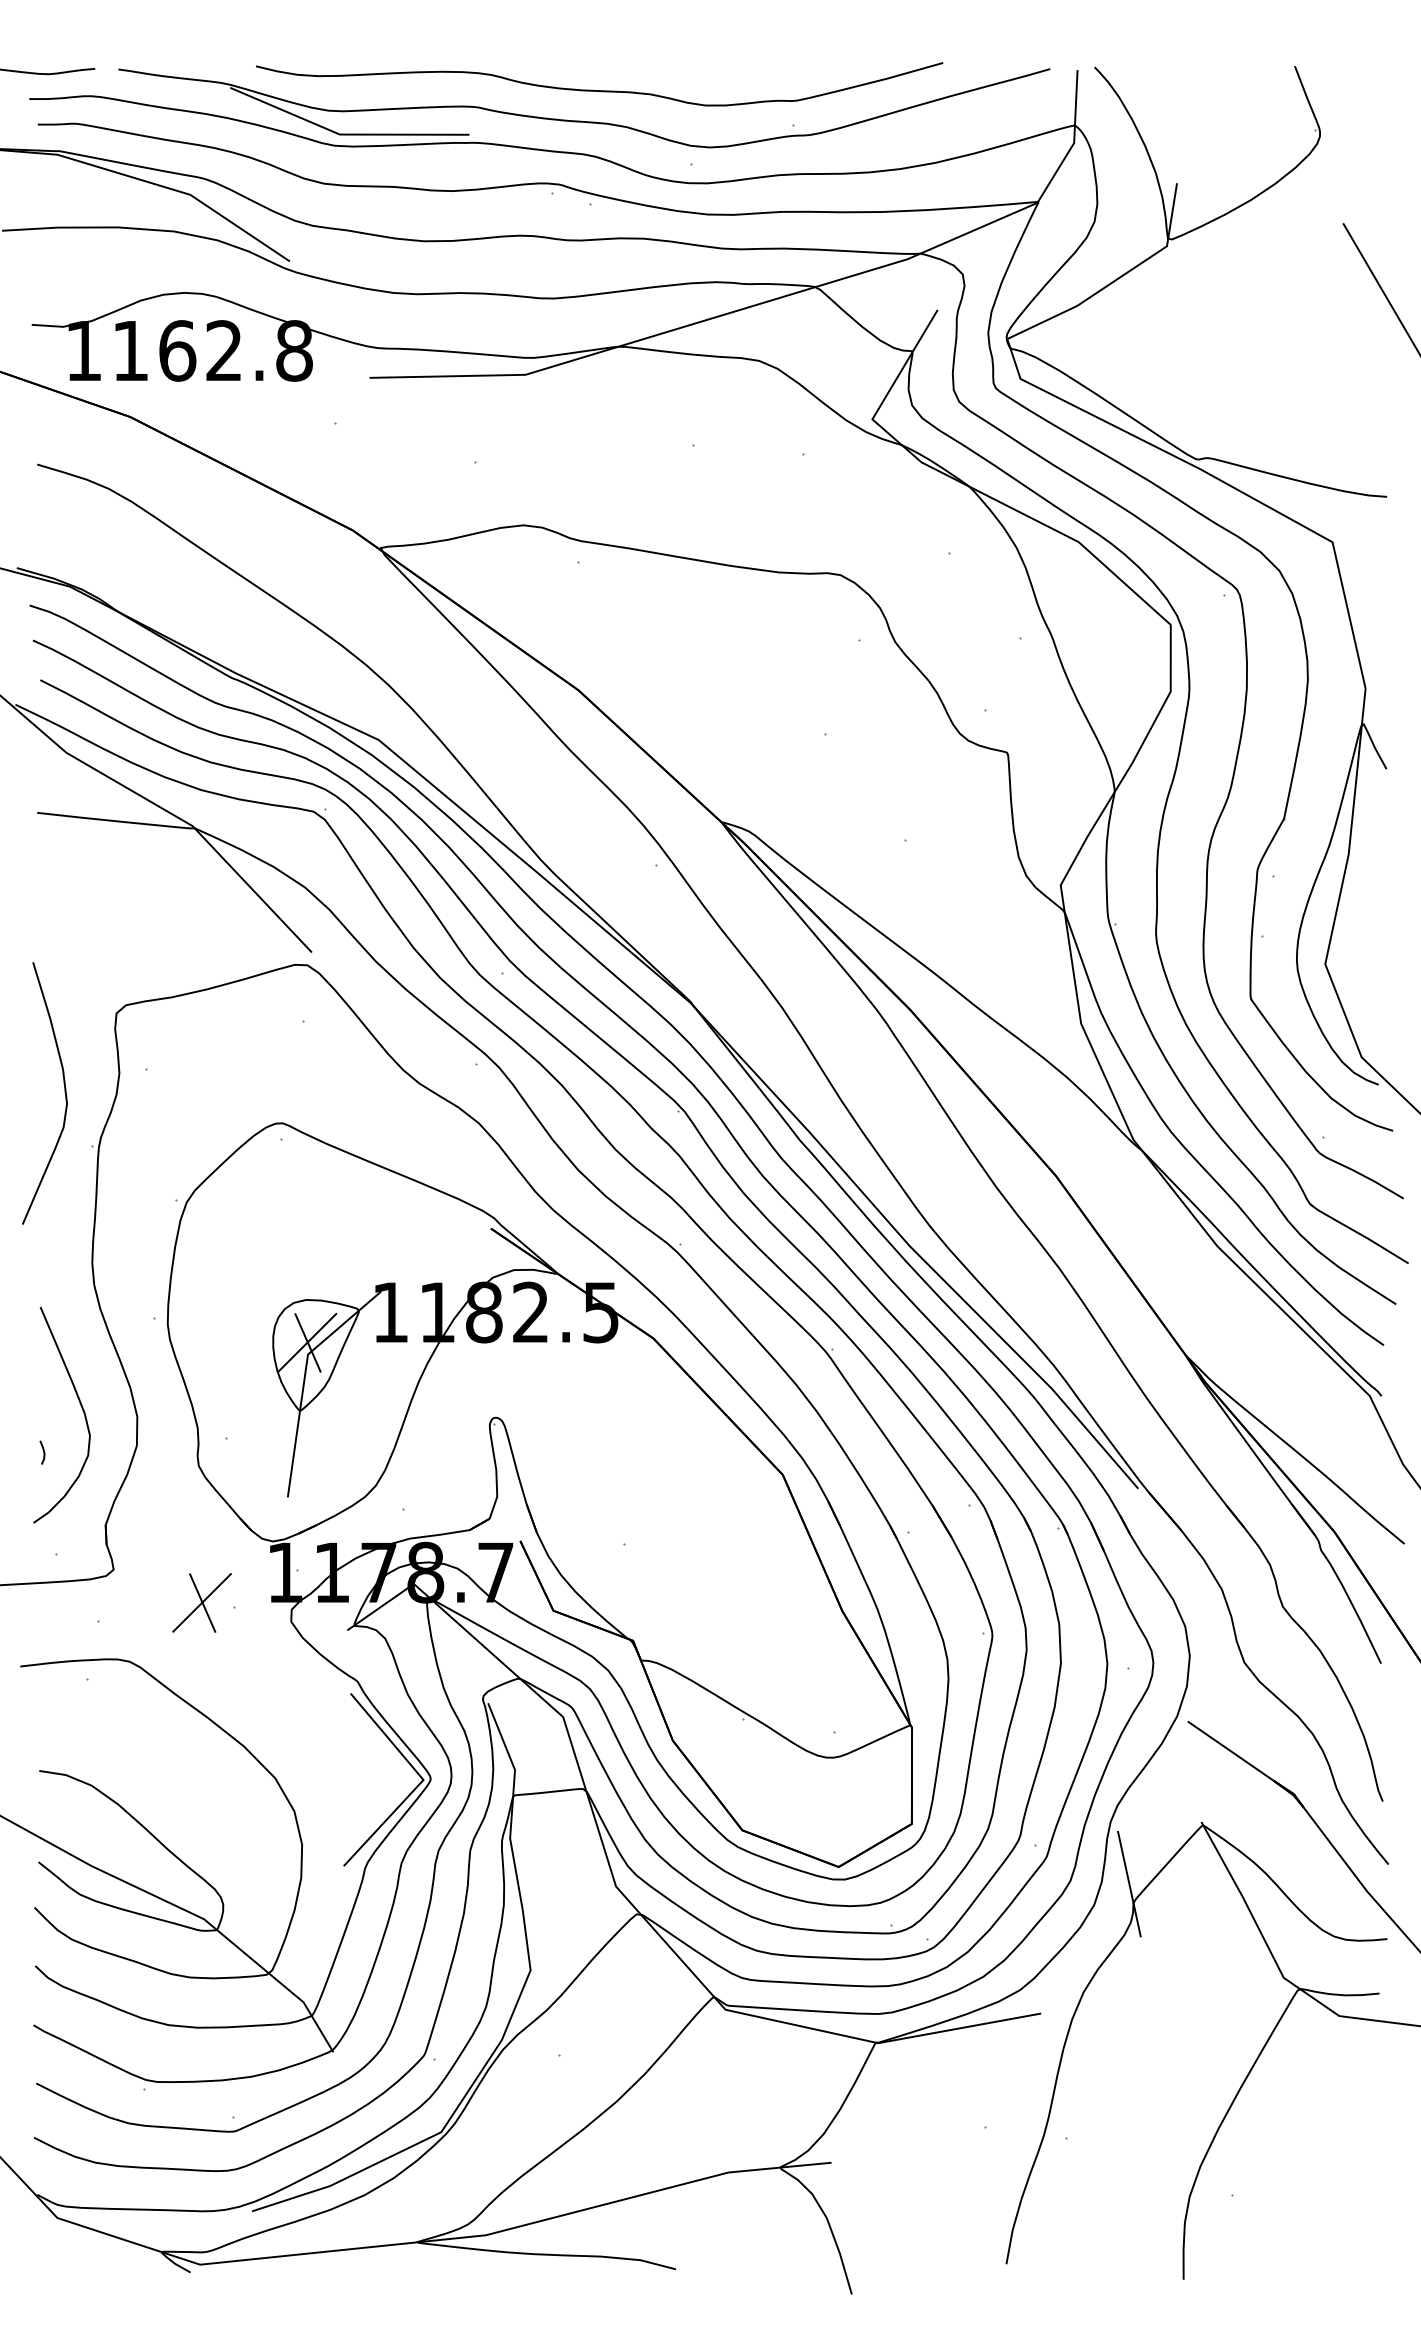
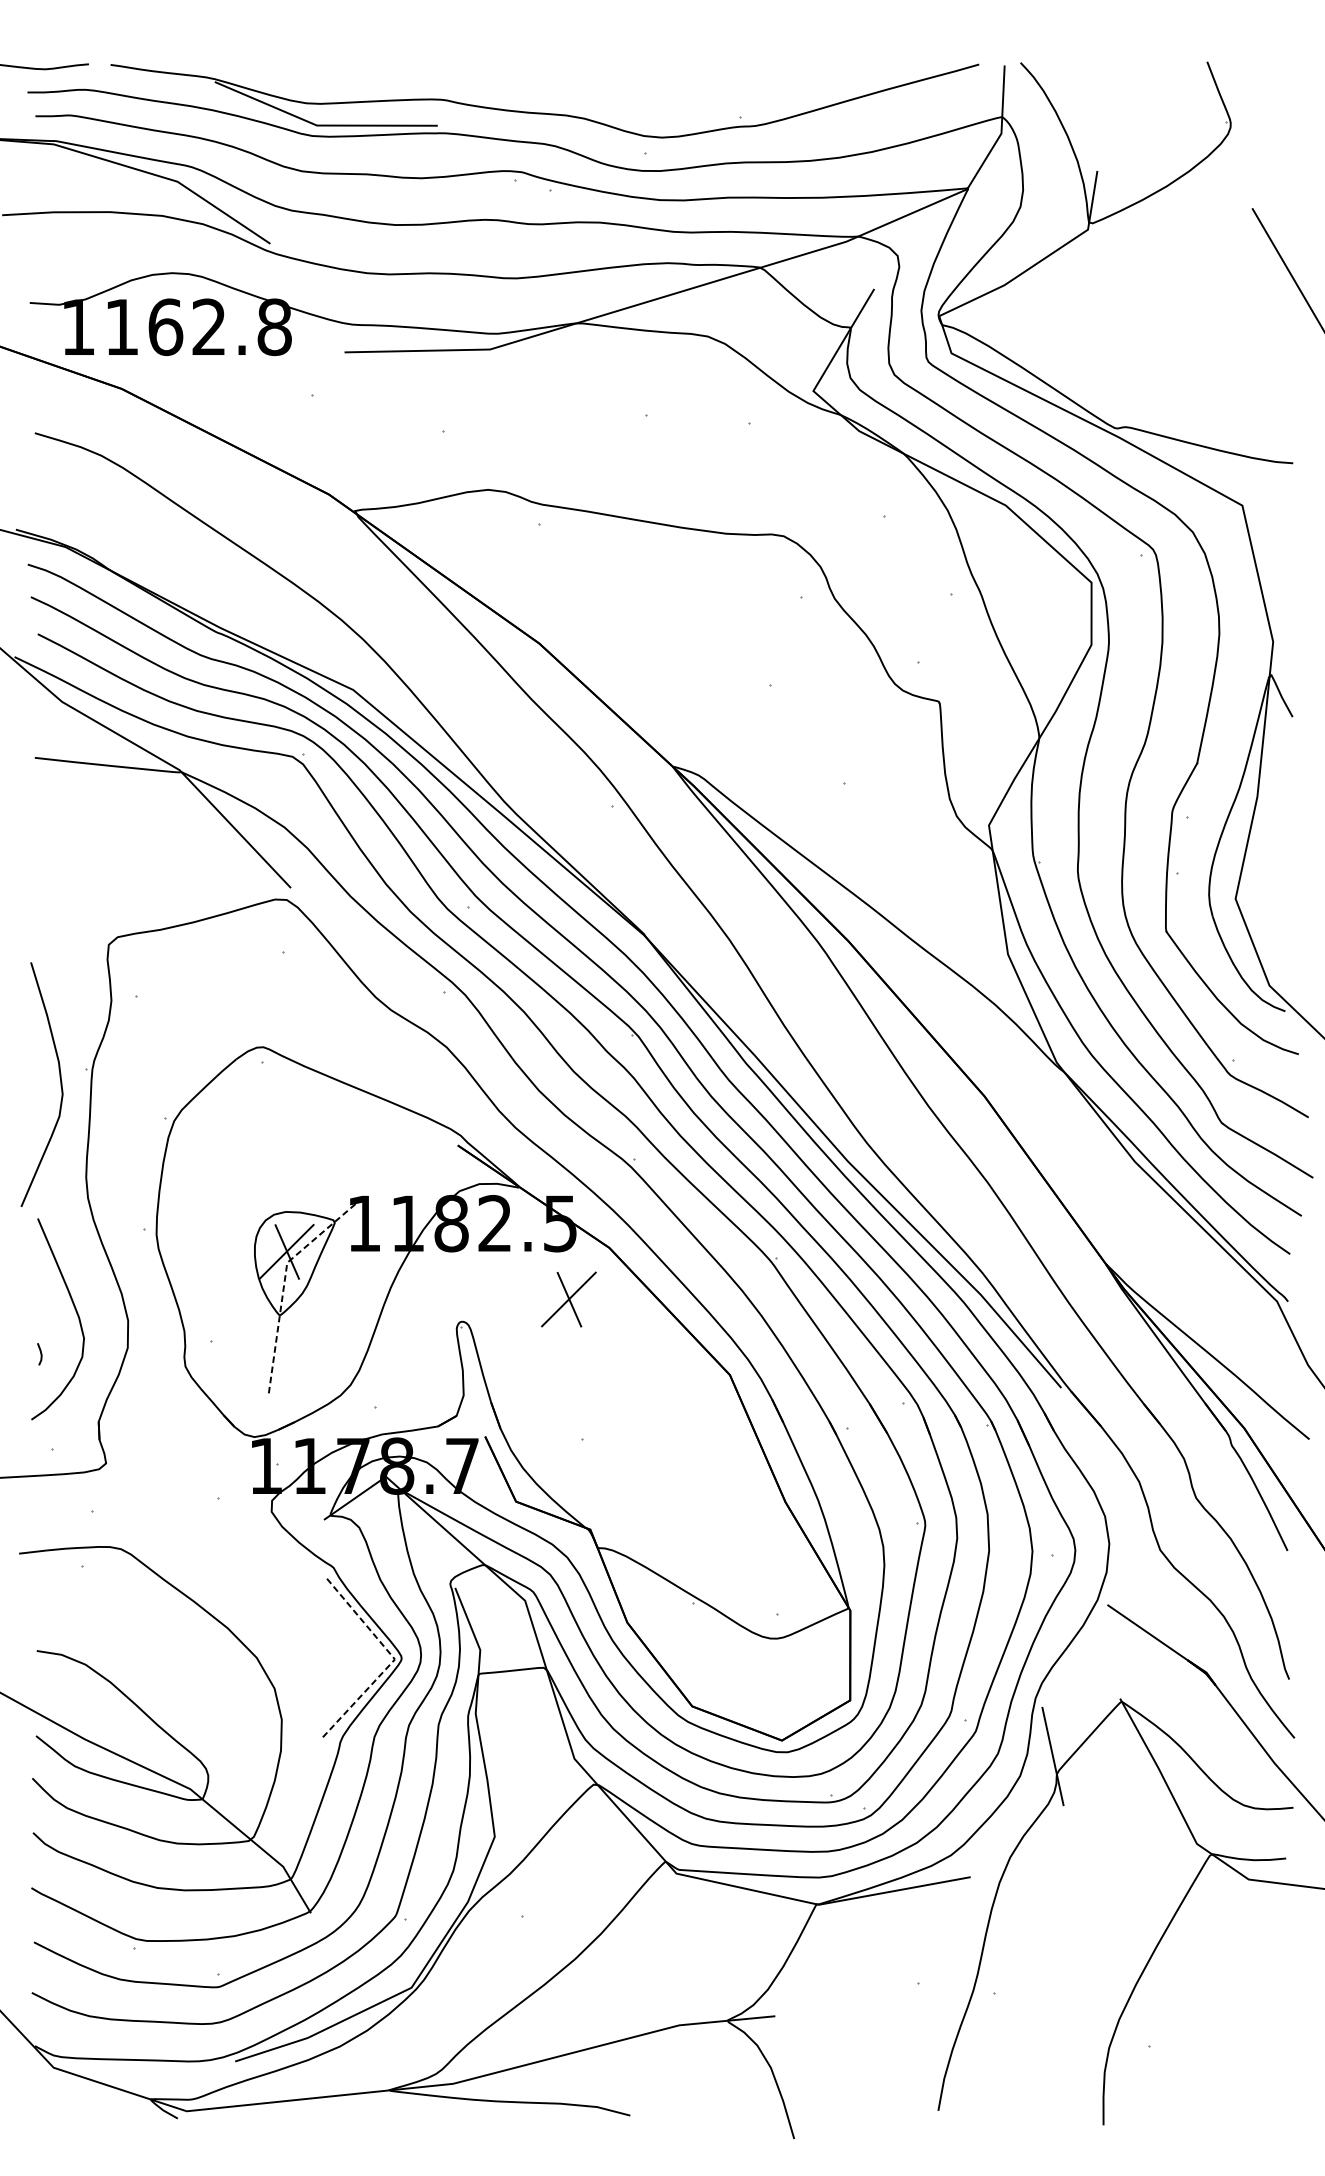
curve: (599, 90) -> (559, 84), removed
curve: (64, 1092) -> (60, 1083), moved
line: (304, 1378) -> (284, 1285), solid -> dashed
part: (201, 1602) -> (568, 1299), moved
line: (422, 1781) -> (394, 1660), solid -> dashed

